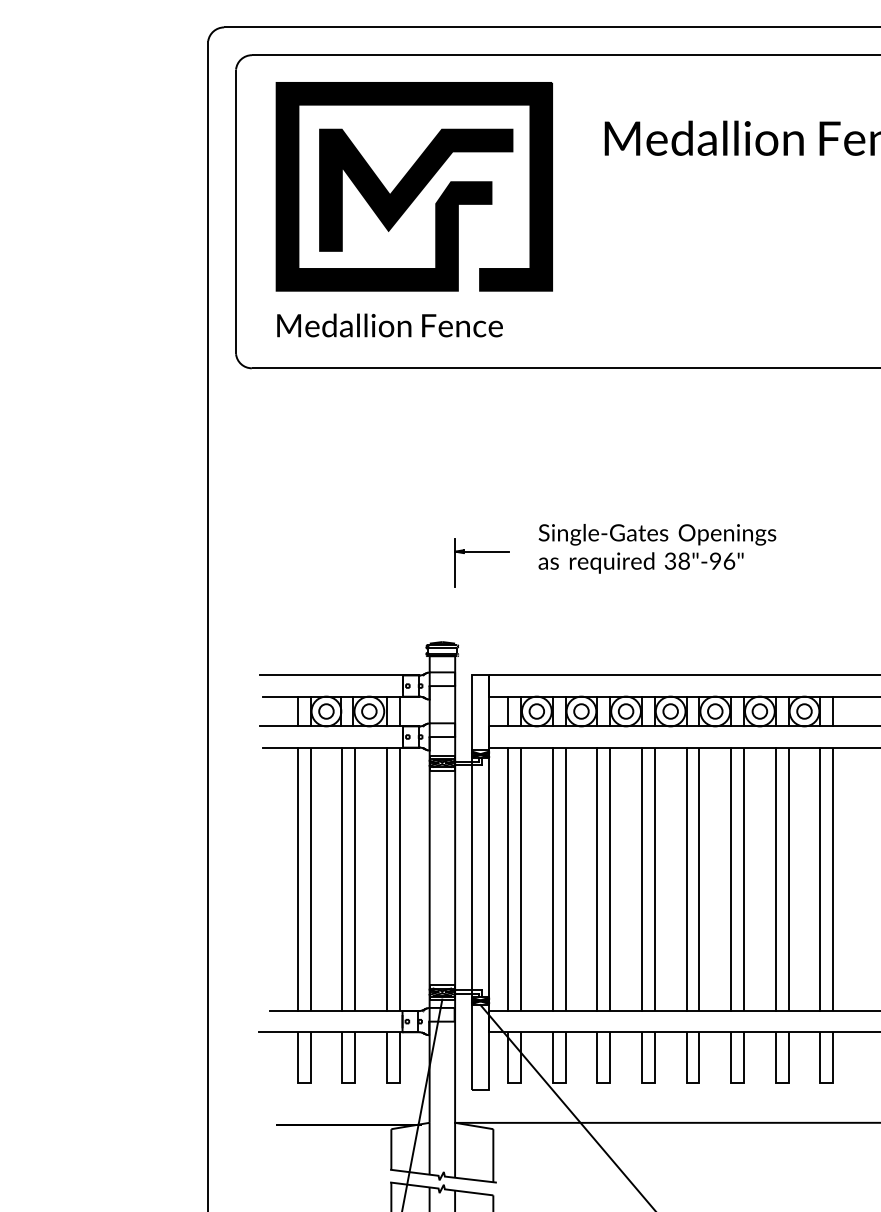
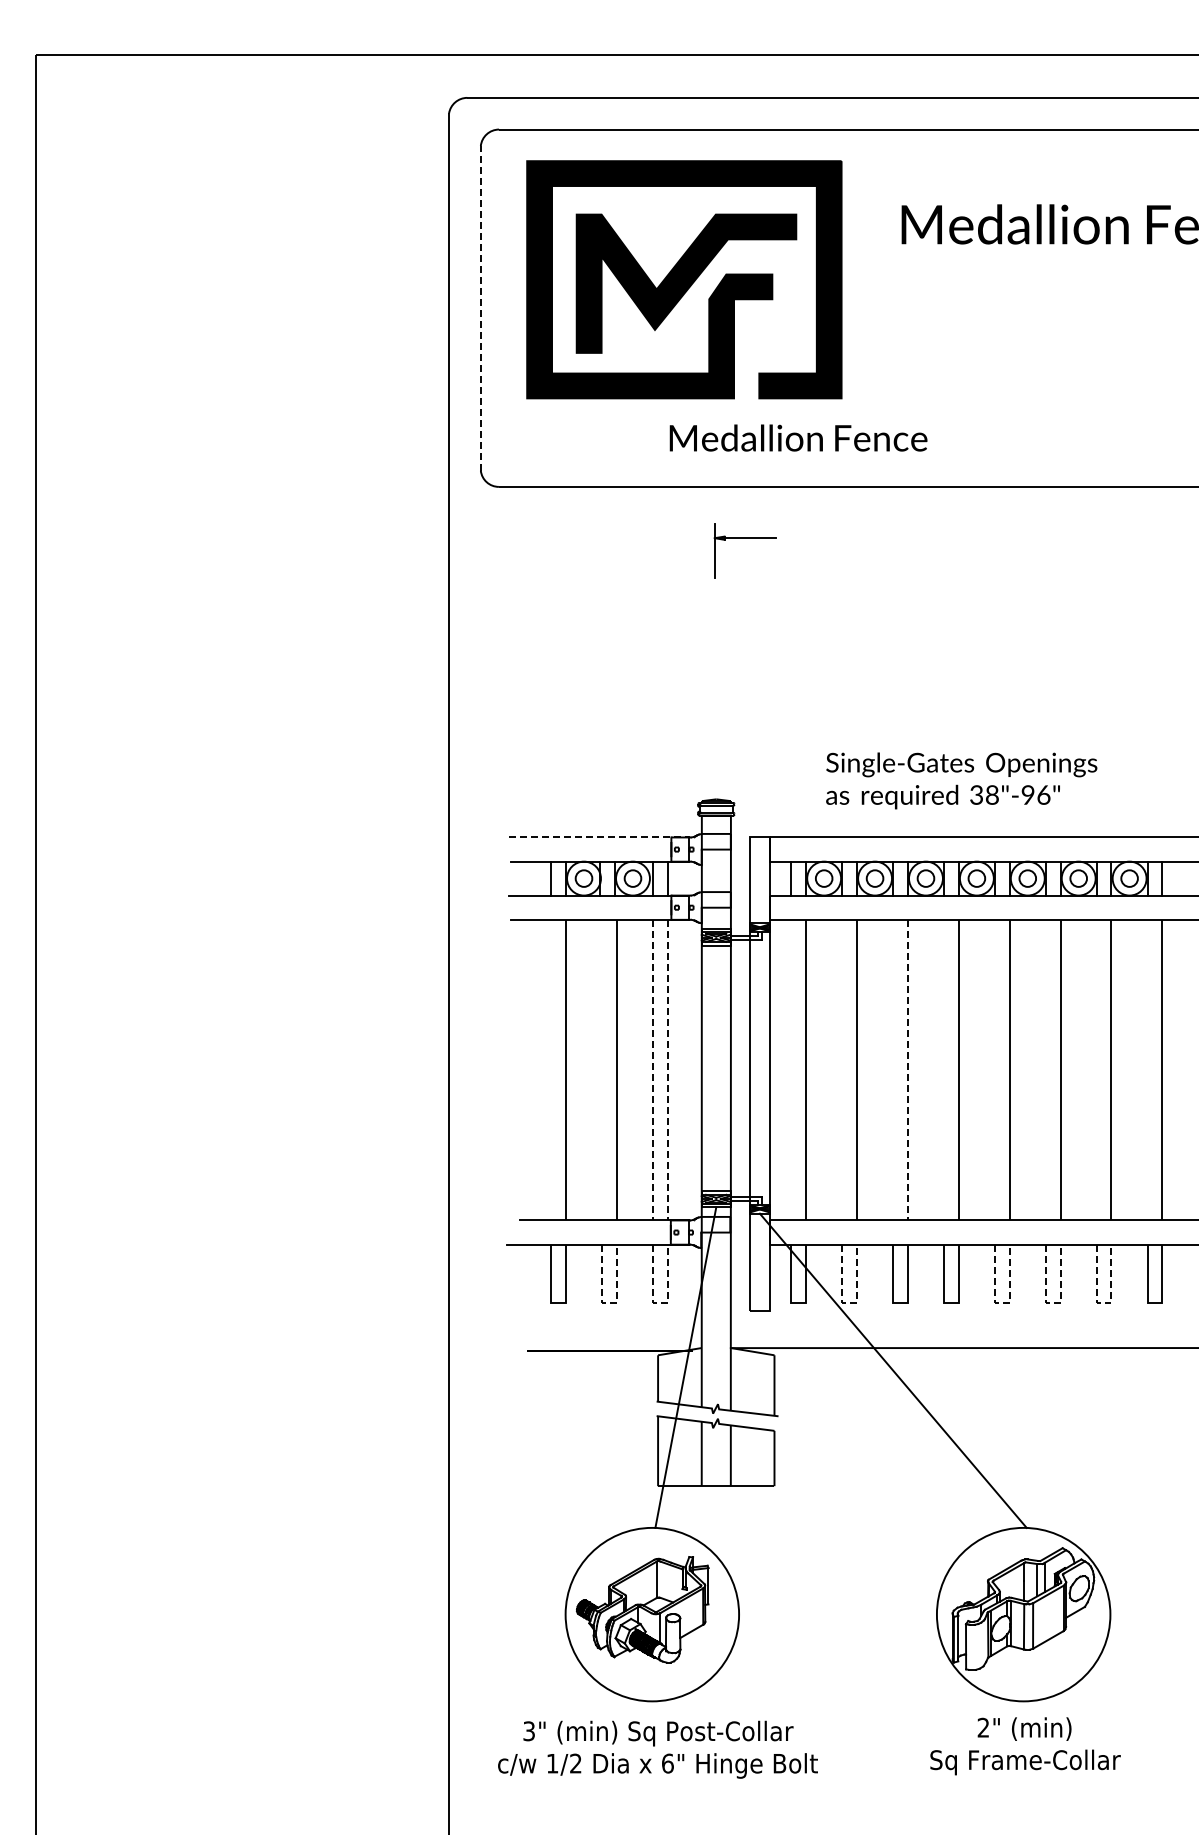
line: (235, 211) -> (480, 307), solid -> dashed
text: (389, 325) -> (798, 437), moved
text: (657, 548) -> (961, 780), moved
part: (481, 551) -> (744, 538), moved
line: (340, 675) -> (599, 837), solid -> dashed
line: (297, 878) -> (551, 1069), removed
line: (342, 878) -> (602, 1069), removed
line: (508, 878) -> (791, 1069), removed
line: (552, 878) -> (842, 1069), removed
line: (597, 878) -> (893, 1069), removed
line: (642, 878) -> (944, 1069), removed
line: (687, 878) -> (995, 1069), removed
line: (730, 878) -> (1045, 1069), removed
line: (775, 878) -> (1096, 1069), removed
line: (820, 878) -> (1147, 1069), removed
line: (387, 879) -> (653, 1070), solid -> dashed
line: (399, 879) -> (667, 1070), solid -> dashed
line: (609, 879) -> (907, 1070), solid -> dashed
line: (348, 1082) -> (609, 1302), solid -> dashed
line: (393, 1082) -> (660, 1302), solid -> dashed
line: (559, 1082) -> (850, 1302), solid -> dashed
line: (693, 1082) -> (1002, 1302), solid -> dashed
line: (737, 1082) -> (1053, 1302), solid -> dashed
line: (782, 1082) -> (1104, 1302), solid -> dashed

